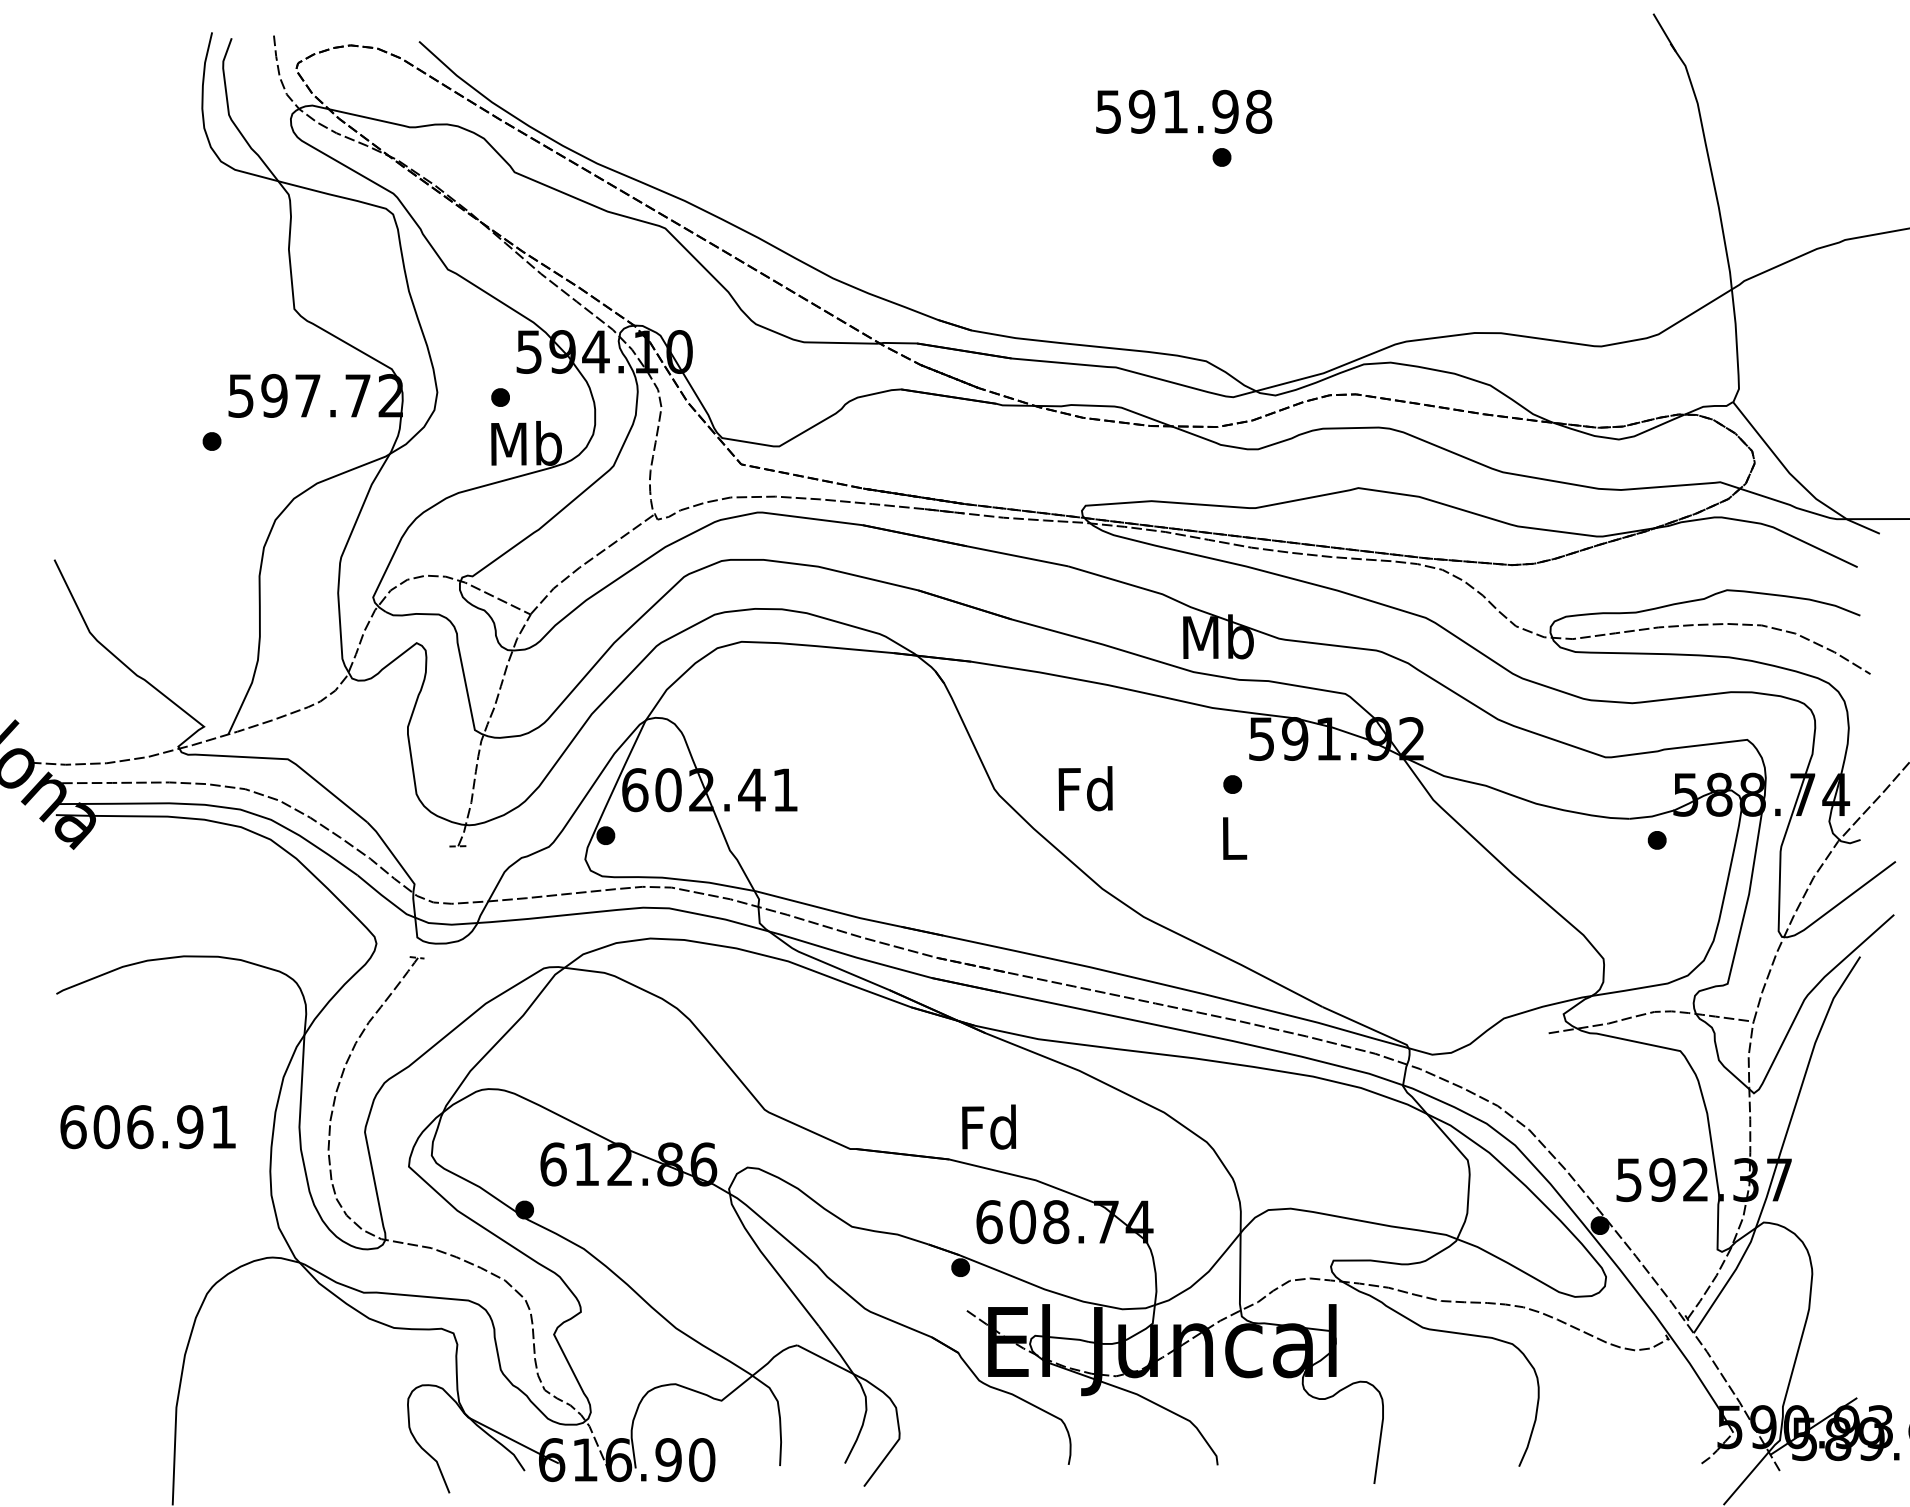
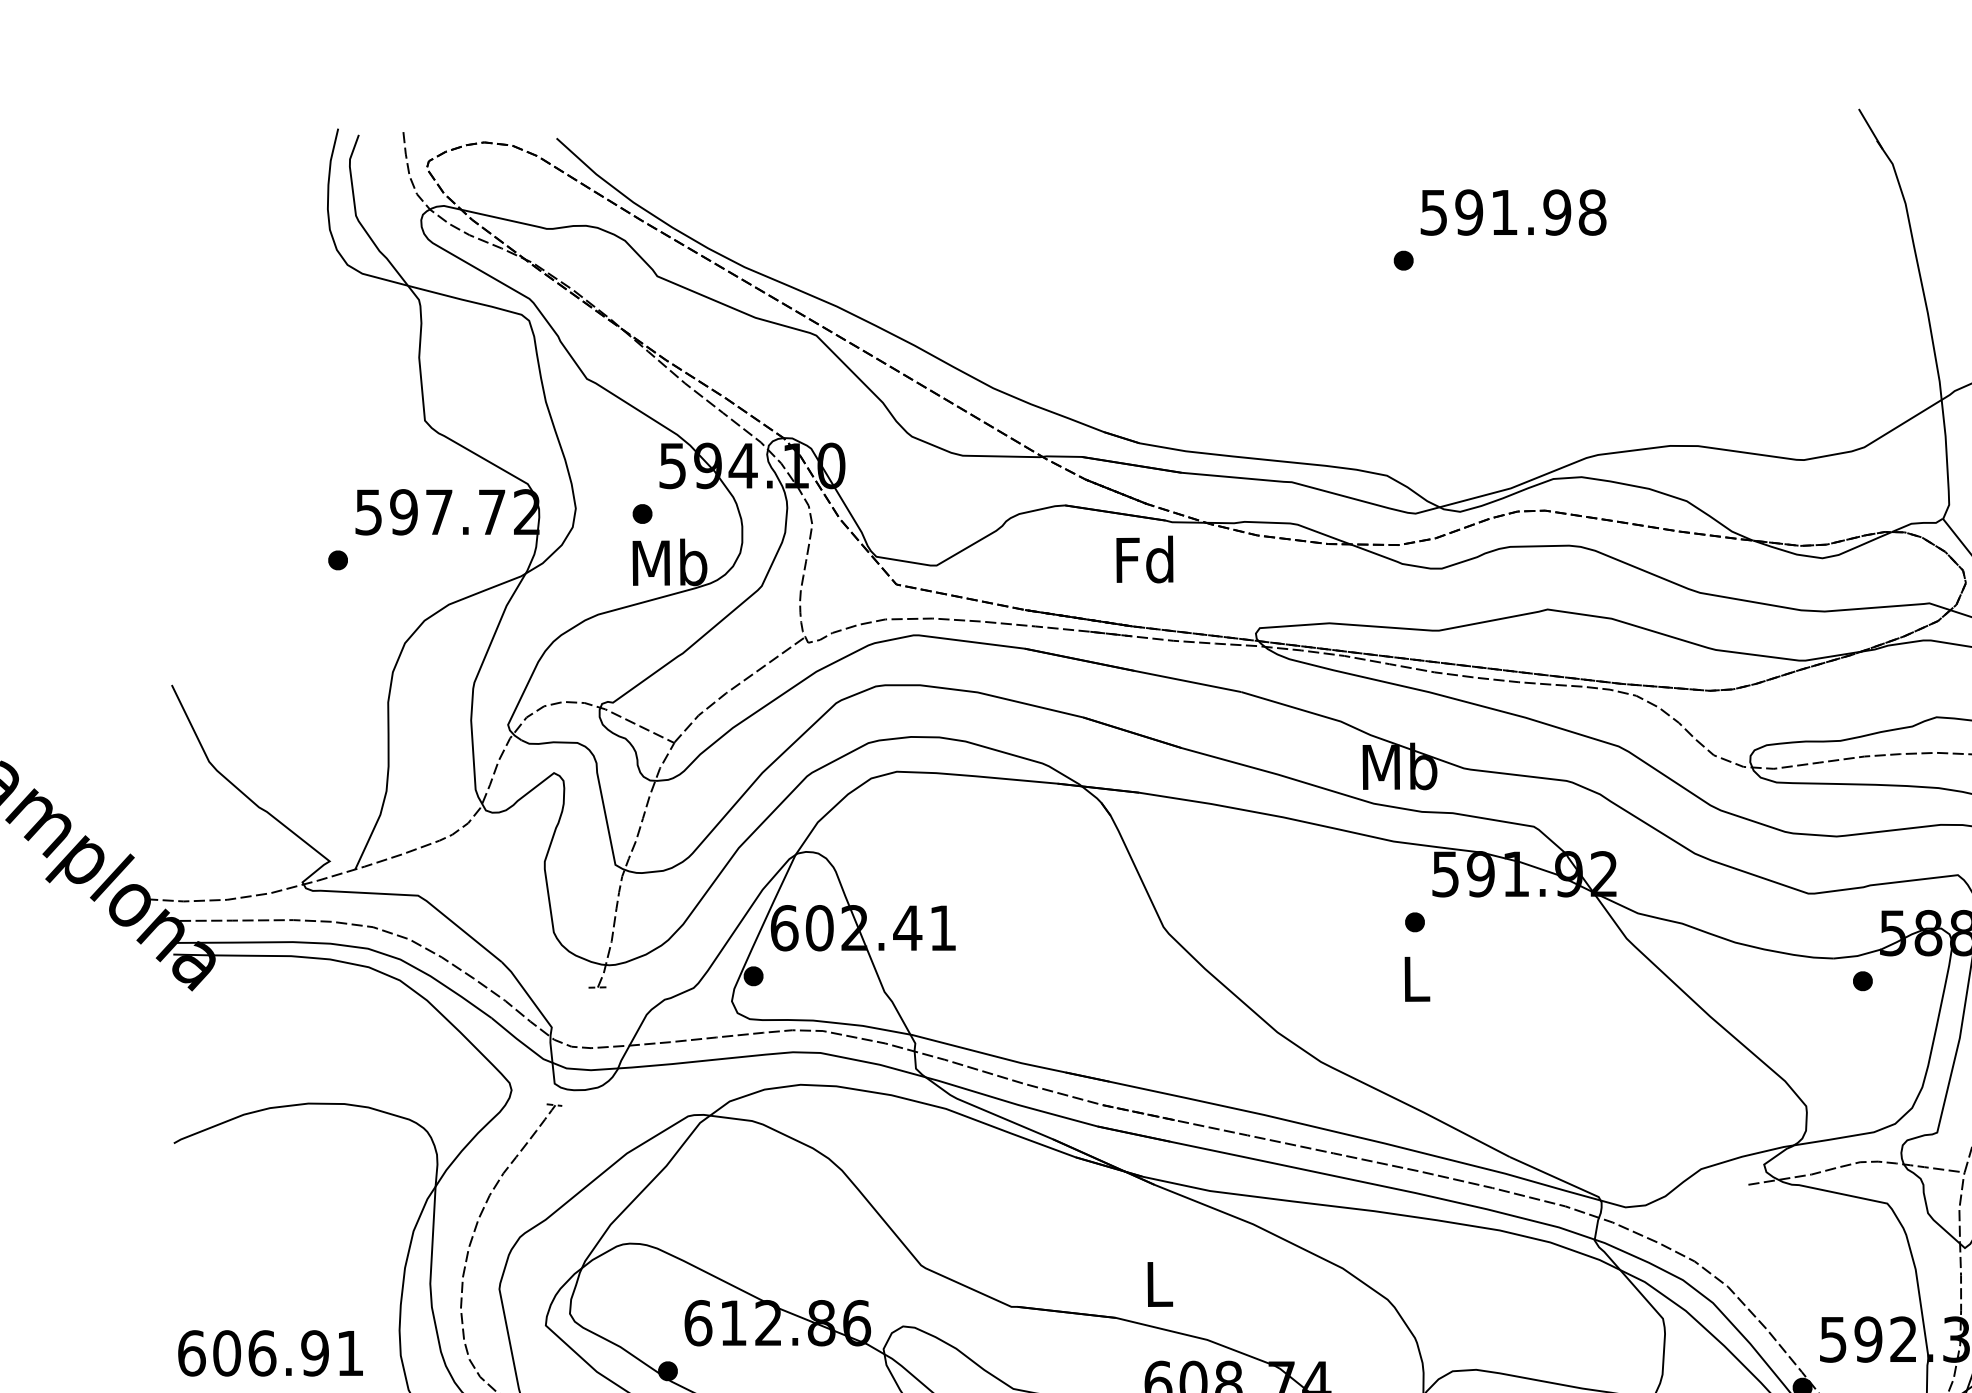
text: (1184, 111) -> (1513, 212), moved
text: (1085, 788) -> (1144, 559), moved
text: (989, 1126) -> (1158, 1283), Fd -> L
text: (147, 1127) -> (269, 1353), moved

